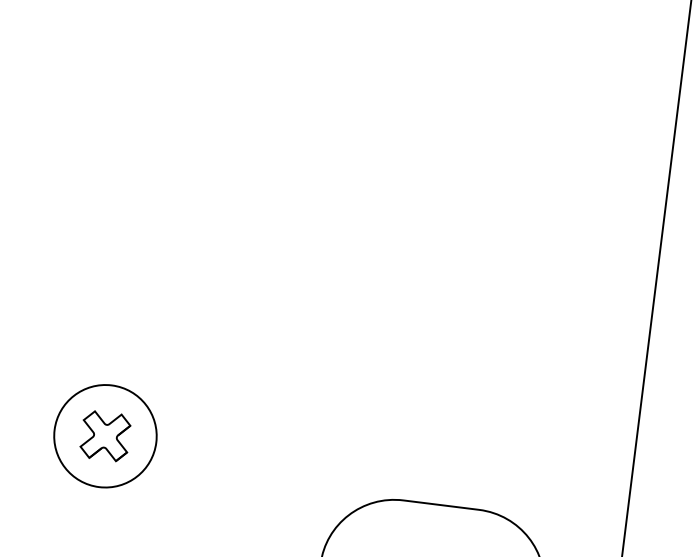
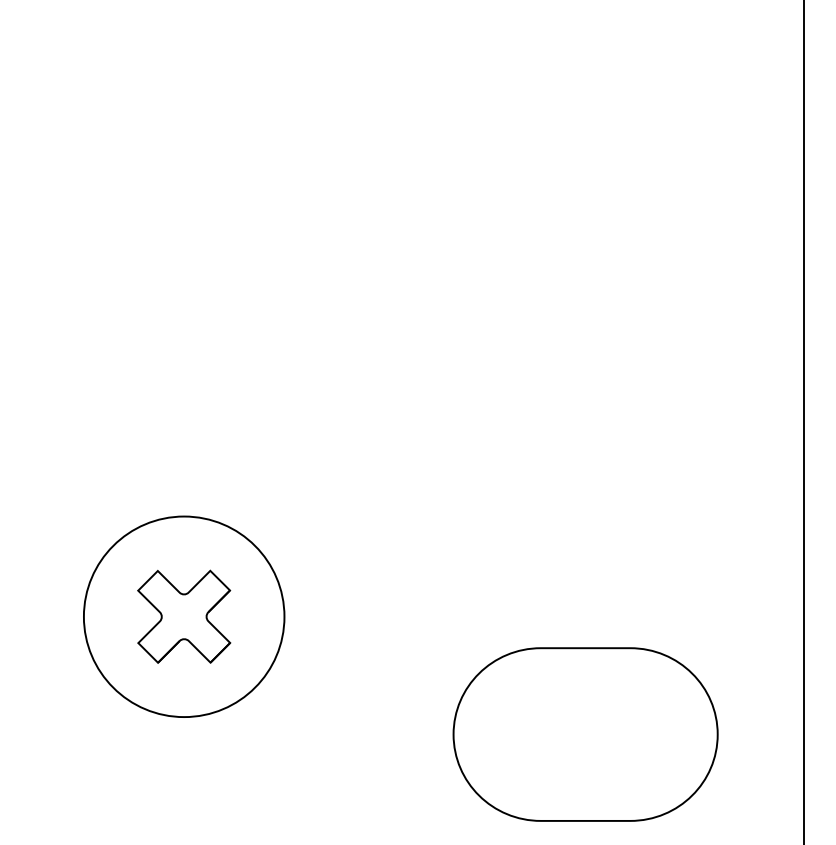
part: (105, 436) -> (184, 616), size x1.67

